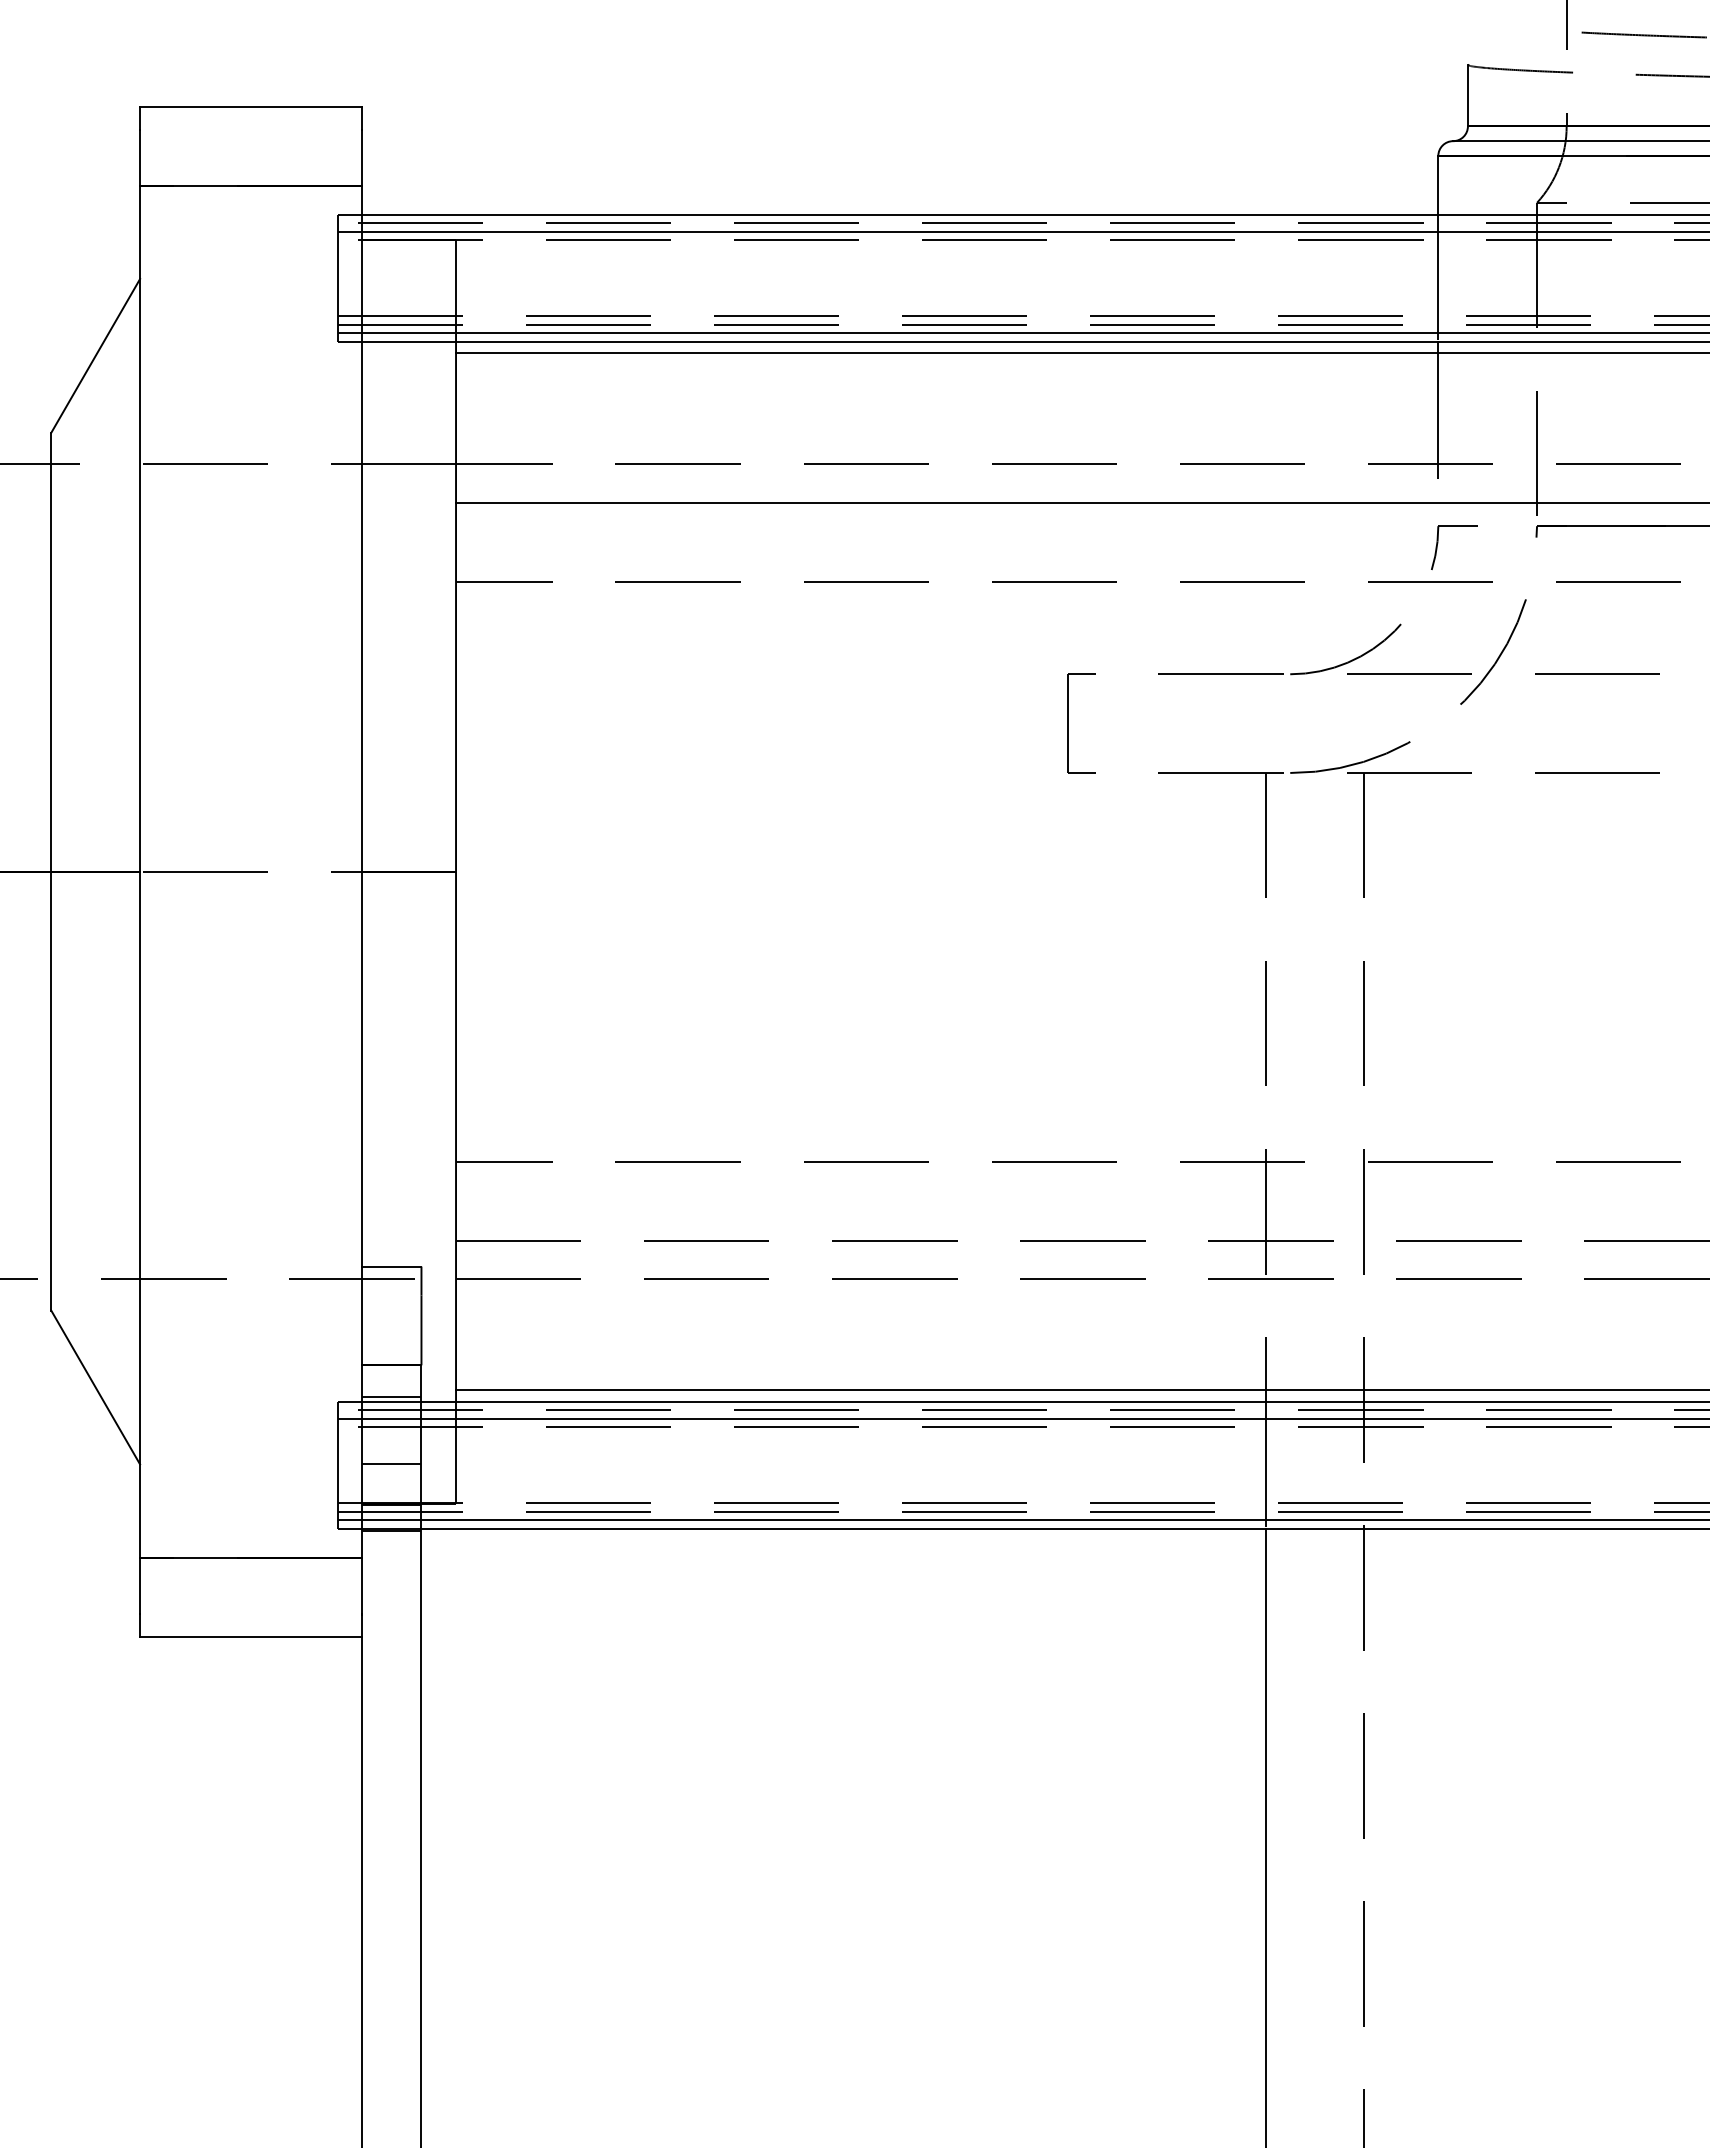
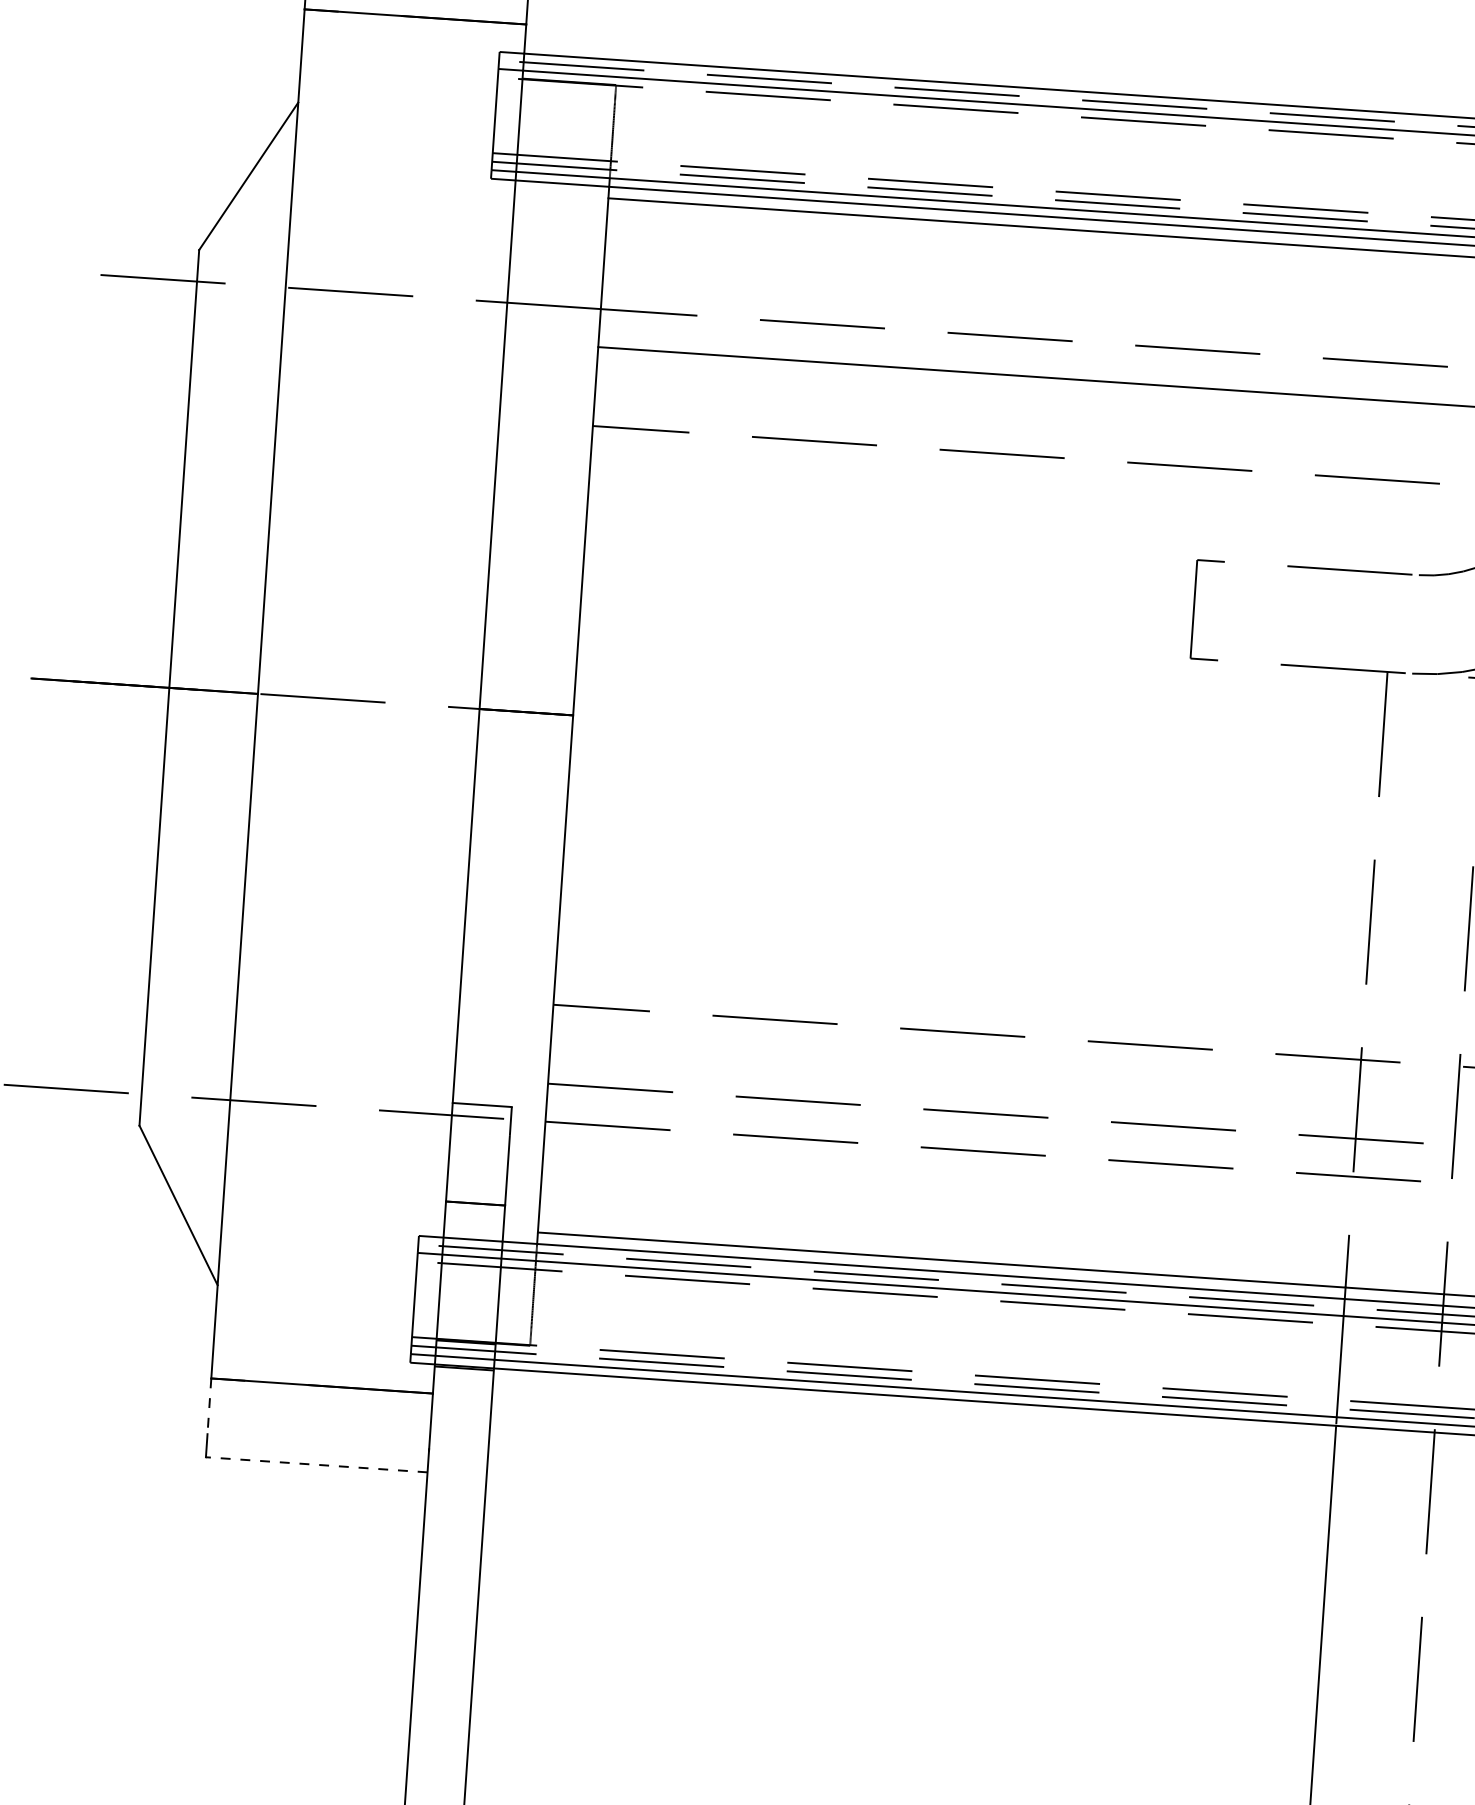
line: (391, 1397) -> (473, 1235), removed
line: (391, 1464) -> (468, 1302), removed
line: (140, 1585) -> (209, 1406), solid -> dashed
line: (250, 1636) -> (316, 1464), solid -> dashed

